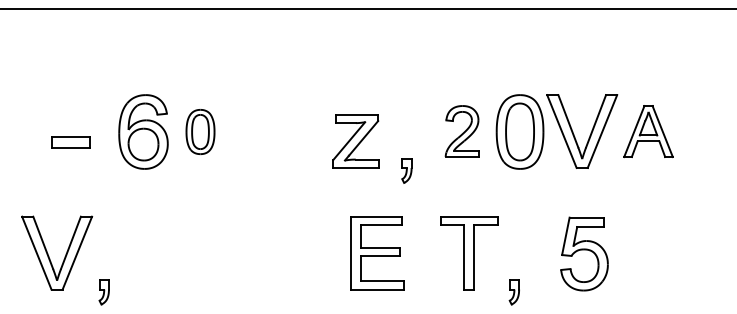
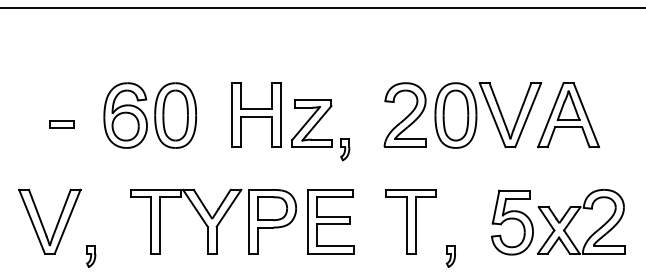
part: (200, 131) -> (175, 115), size x1.67
part: (292, 131) -> (256, 115), added
part: (461, 131) -> (404, 115), size x1.43
part: (648, 131) -> (568, 115), size x1.43
part: (71, 141) -> (62, 123), size x0.71
part: (406, 170) -> (344, 149), moved
part: (656, 246) -> (575, 216), added
part: (243, 252) -> (213, 221), added

